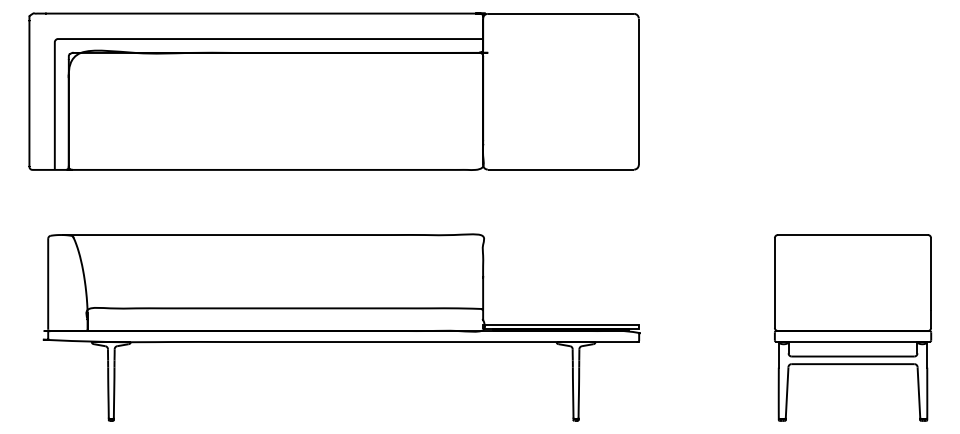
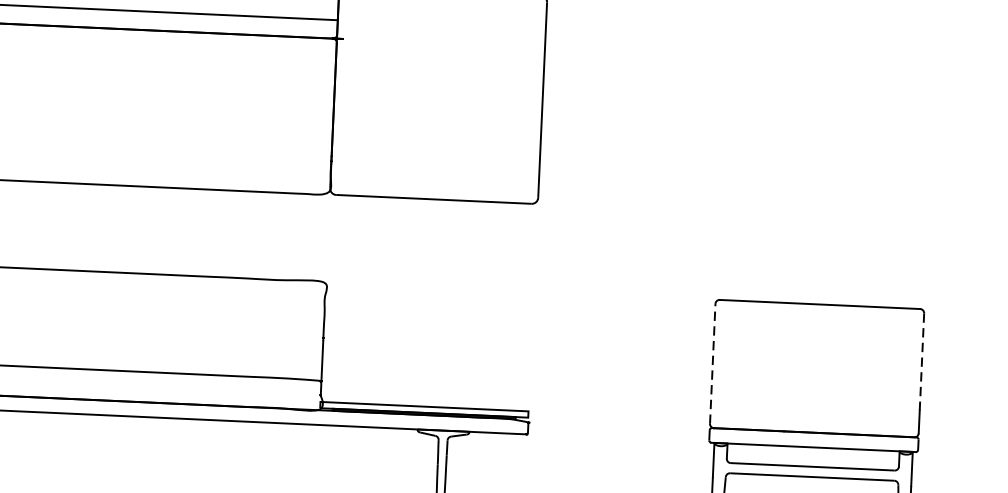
line: (931, 274) -> (922, 361), solid -> dashed
line: (774, 283) -> (712, 364), solid -> dashed

